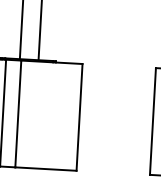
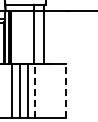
line: (19, 113) -> (35, 90), solid -> dashed
line: (79, 116) -> (65, 90), solid -> dashed

